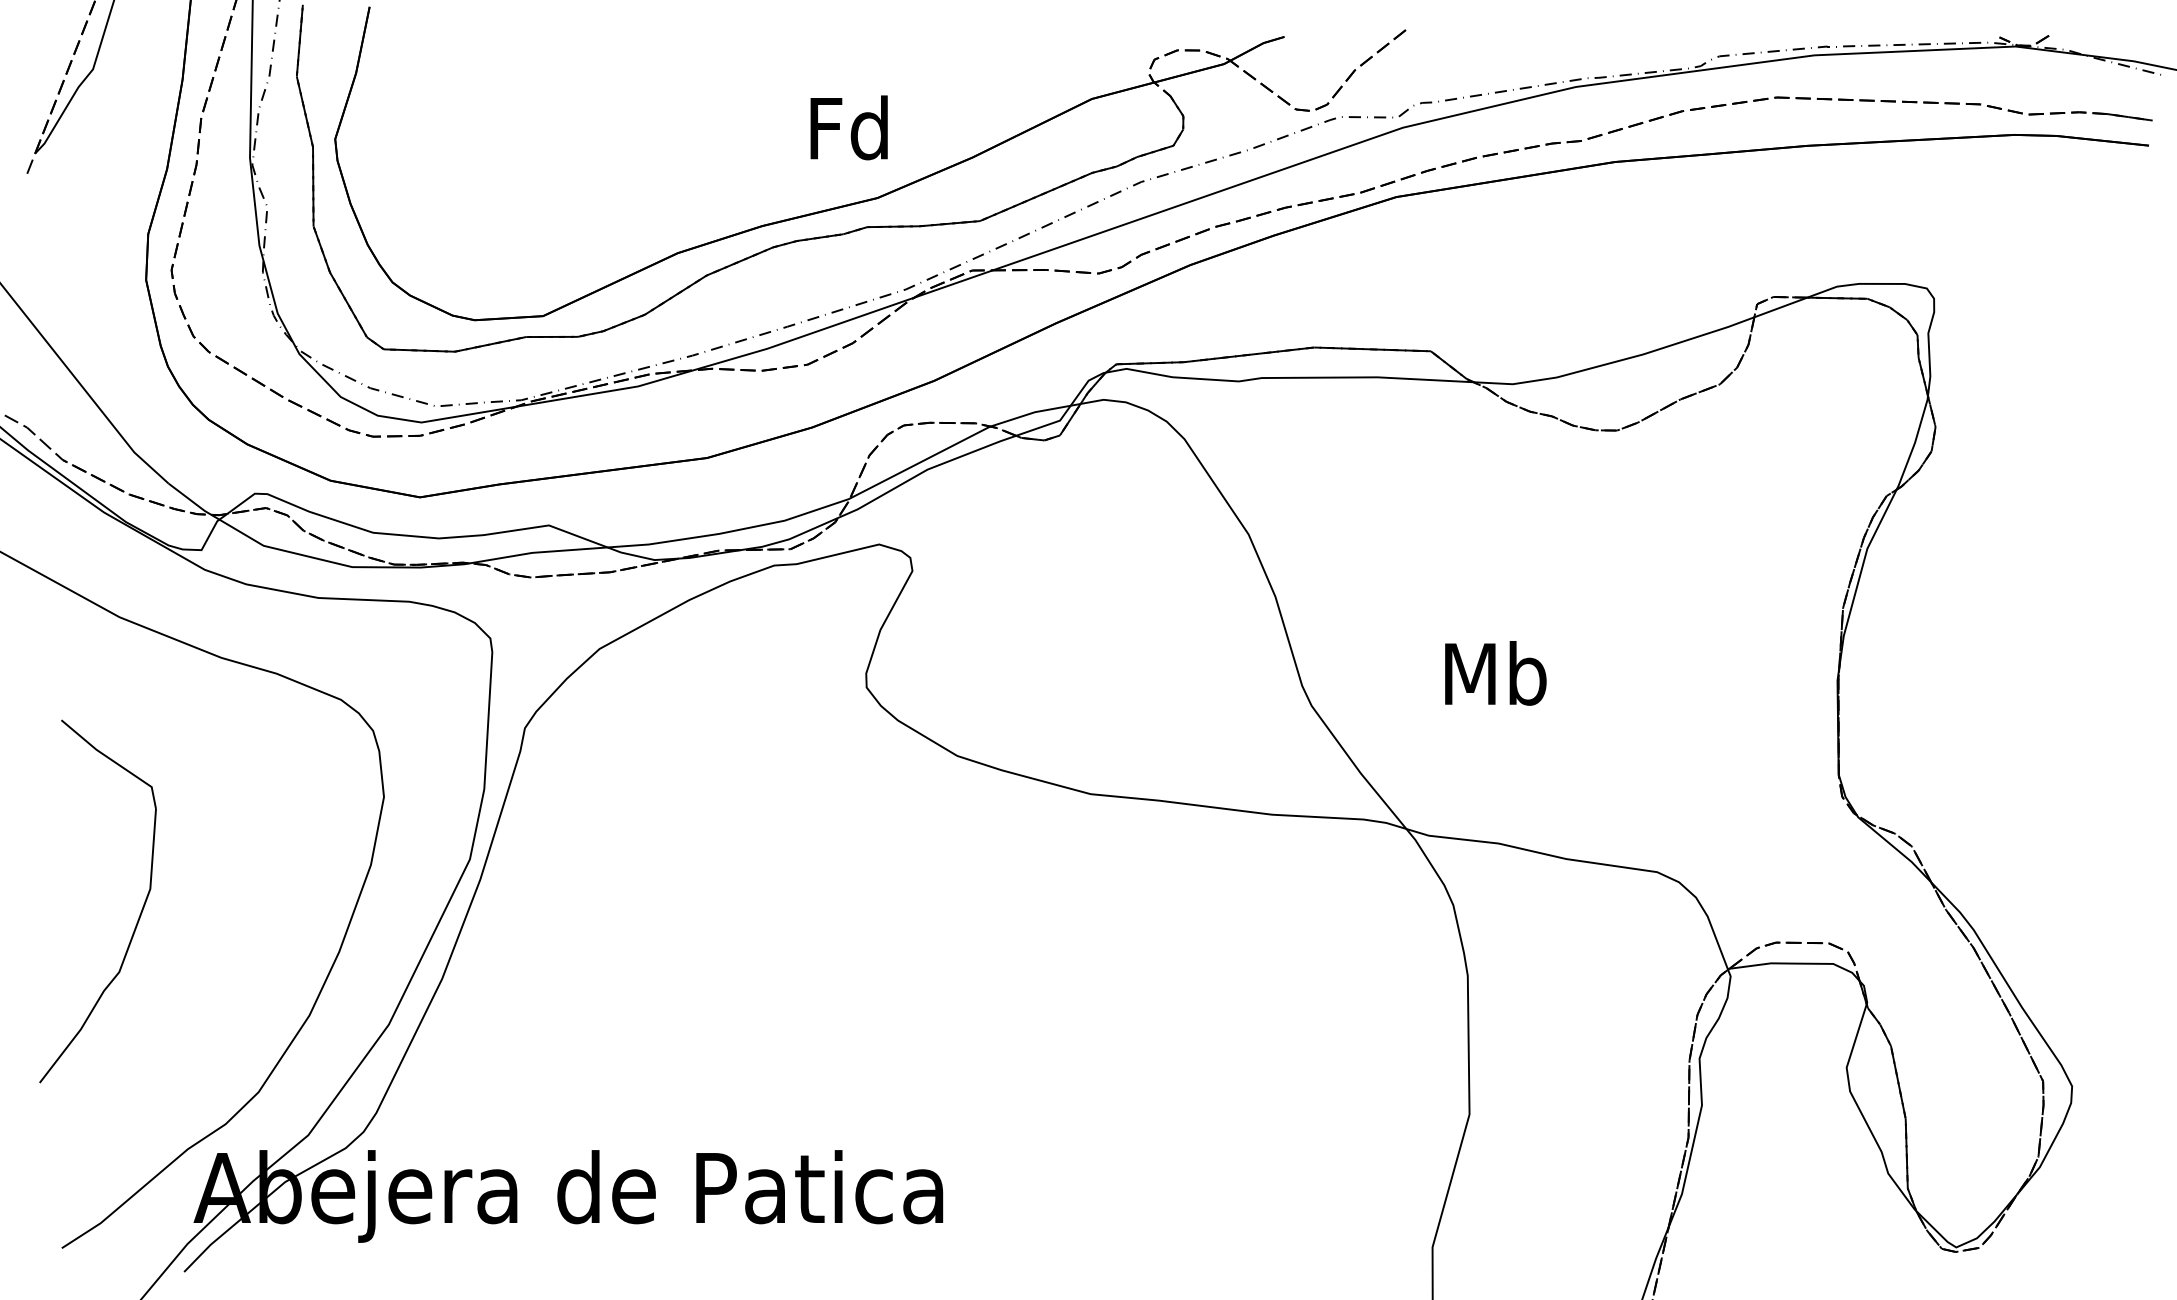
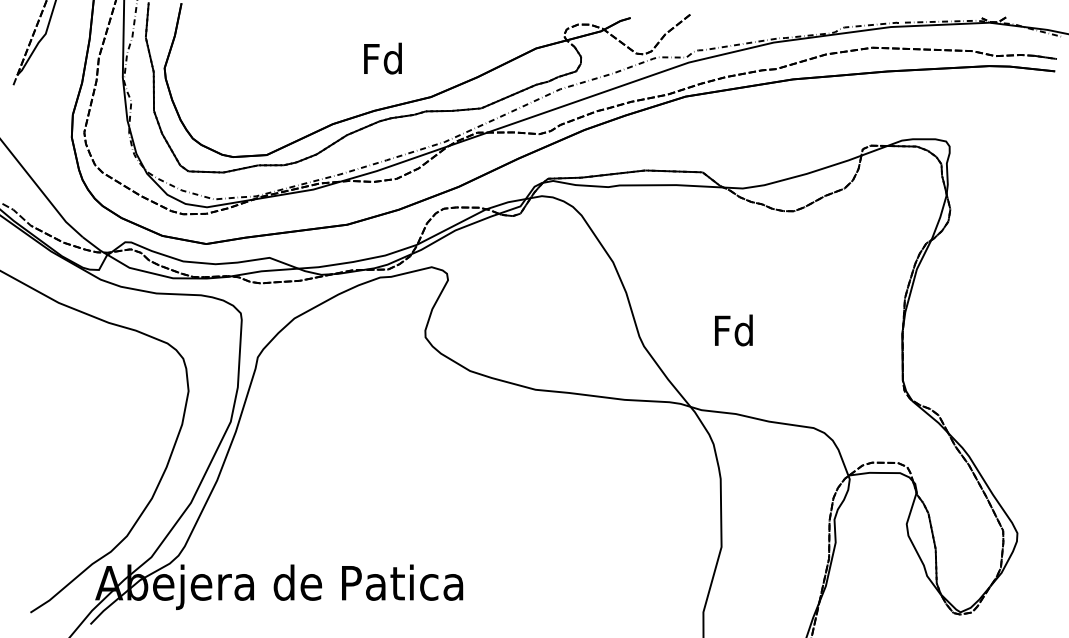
text: (848, 127) -> (382, 58), moved
text: (1495, 673) -> (734, 330), Mb -> Fd
part: (135, 921) -> (66, 452), removed

